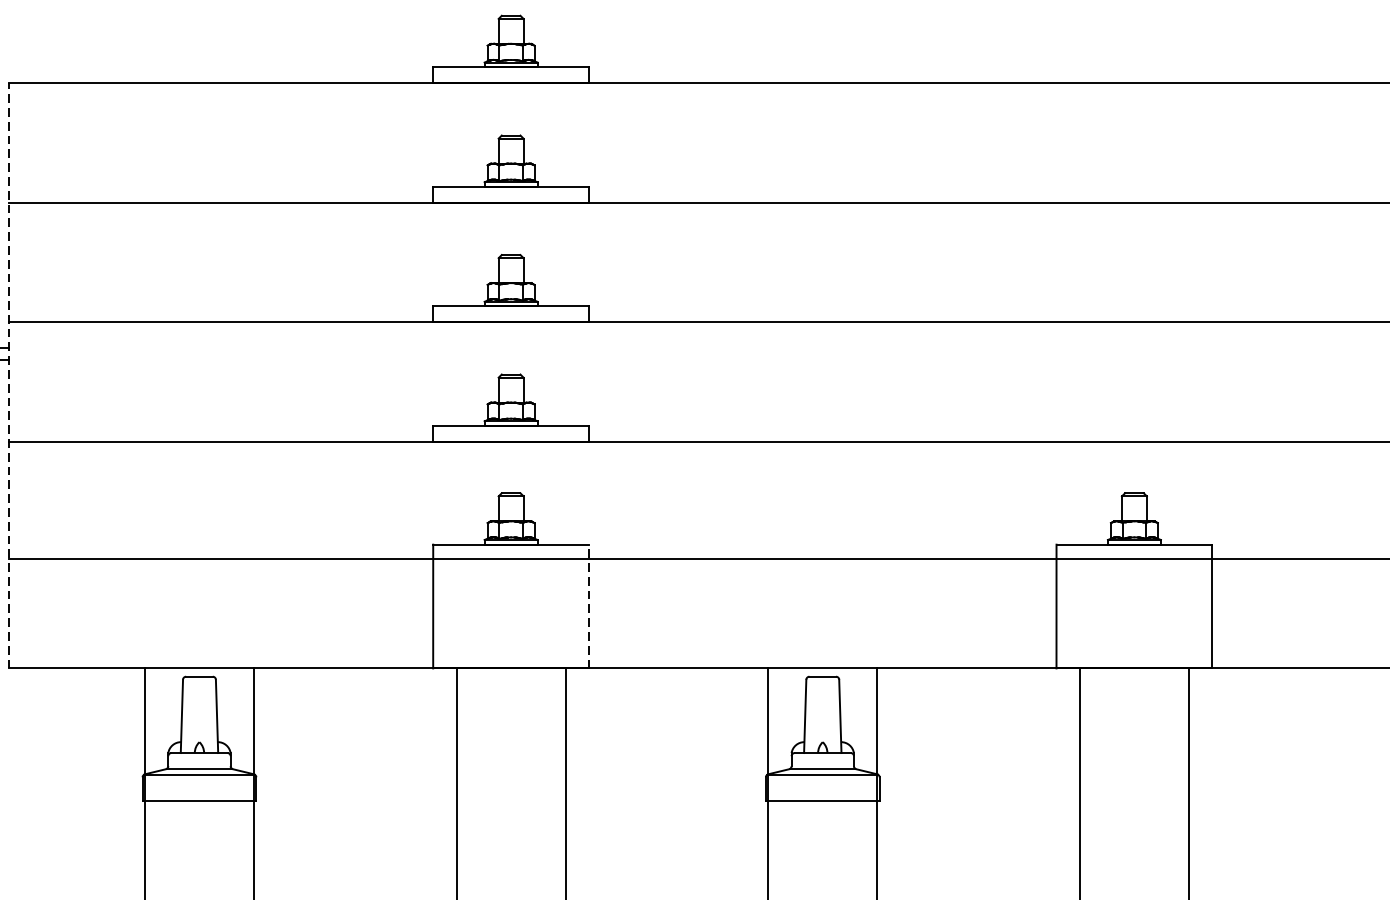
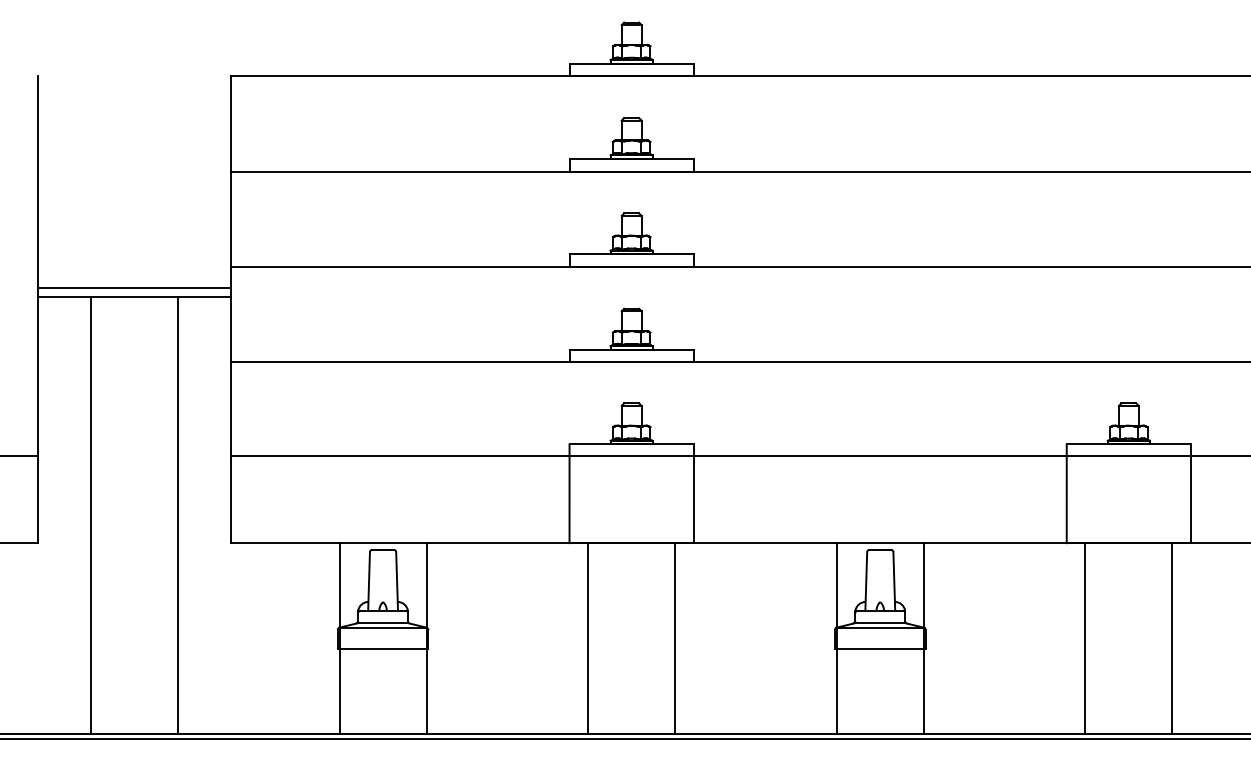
line: (9, 375) -> (231, 309), dashed -> solid
line: (588, 606) -> (693, 493), dashed -> solid

